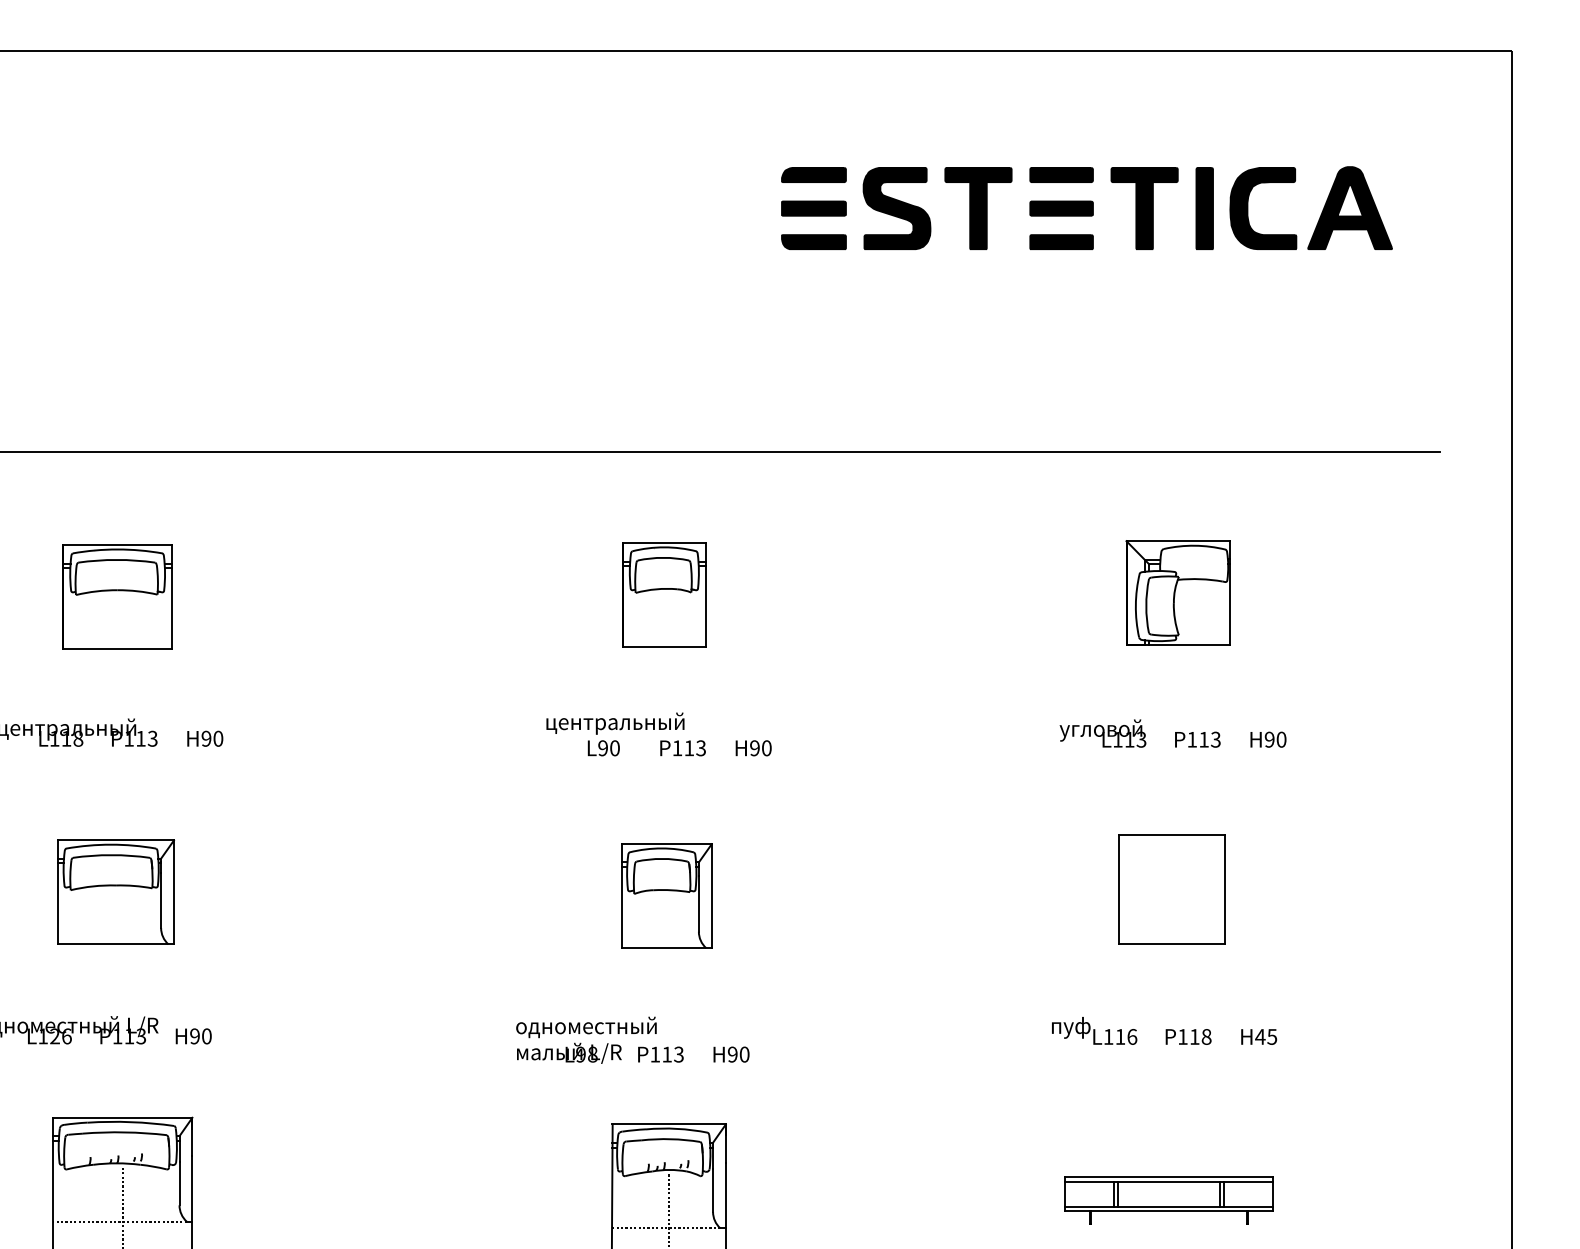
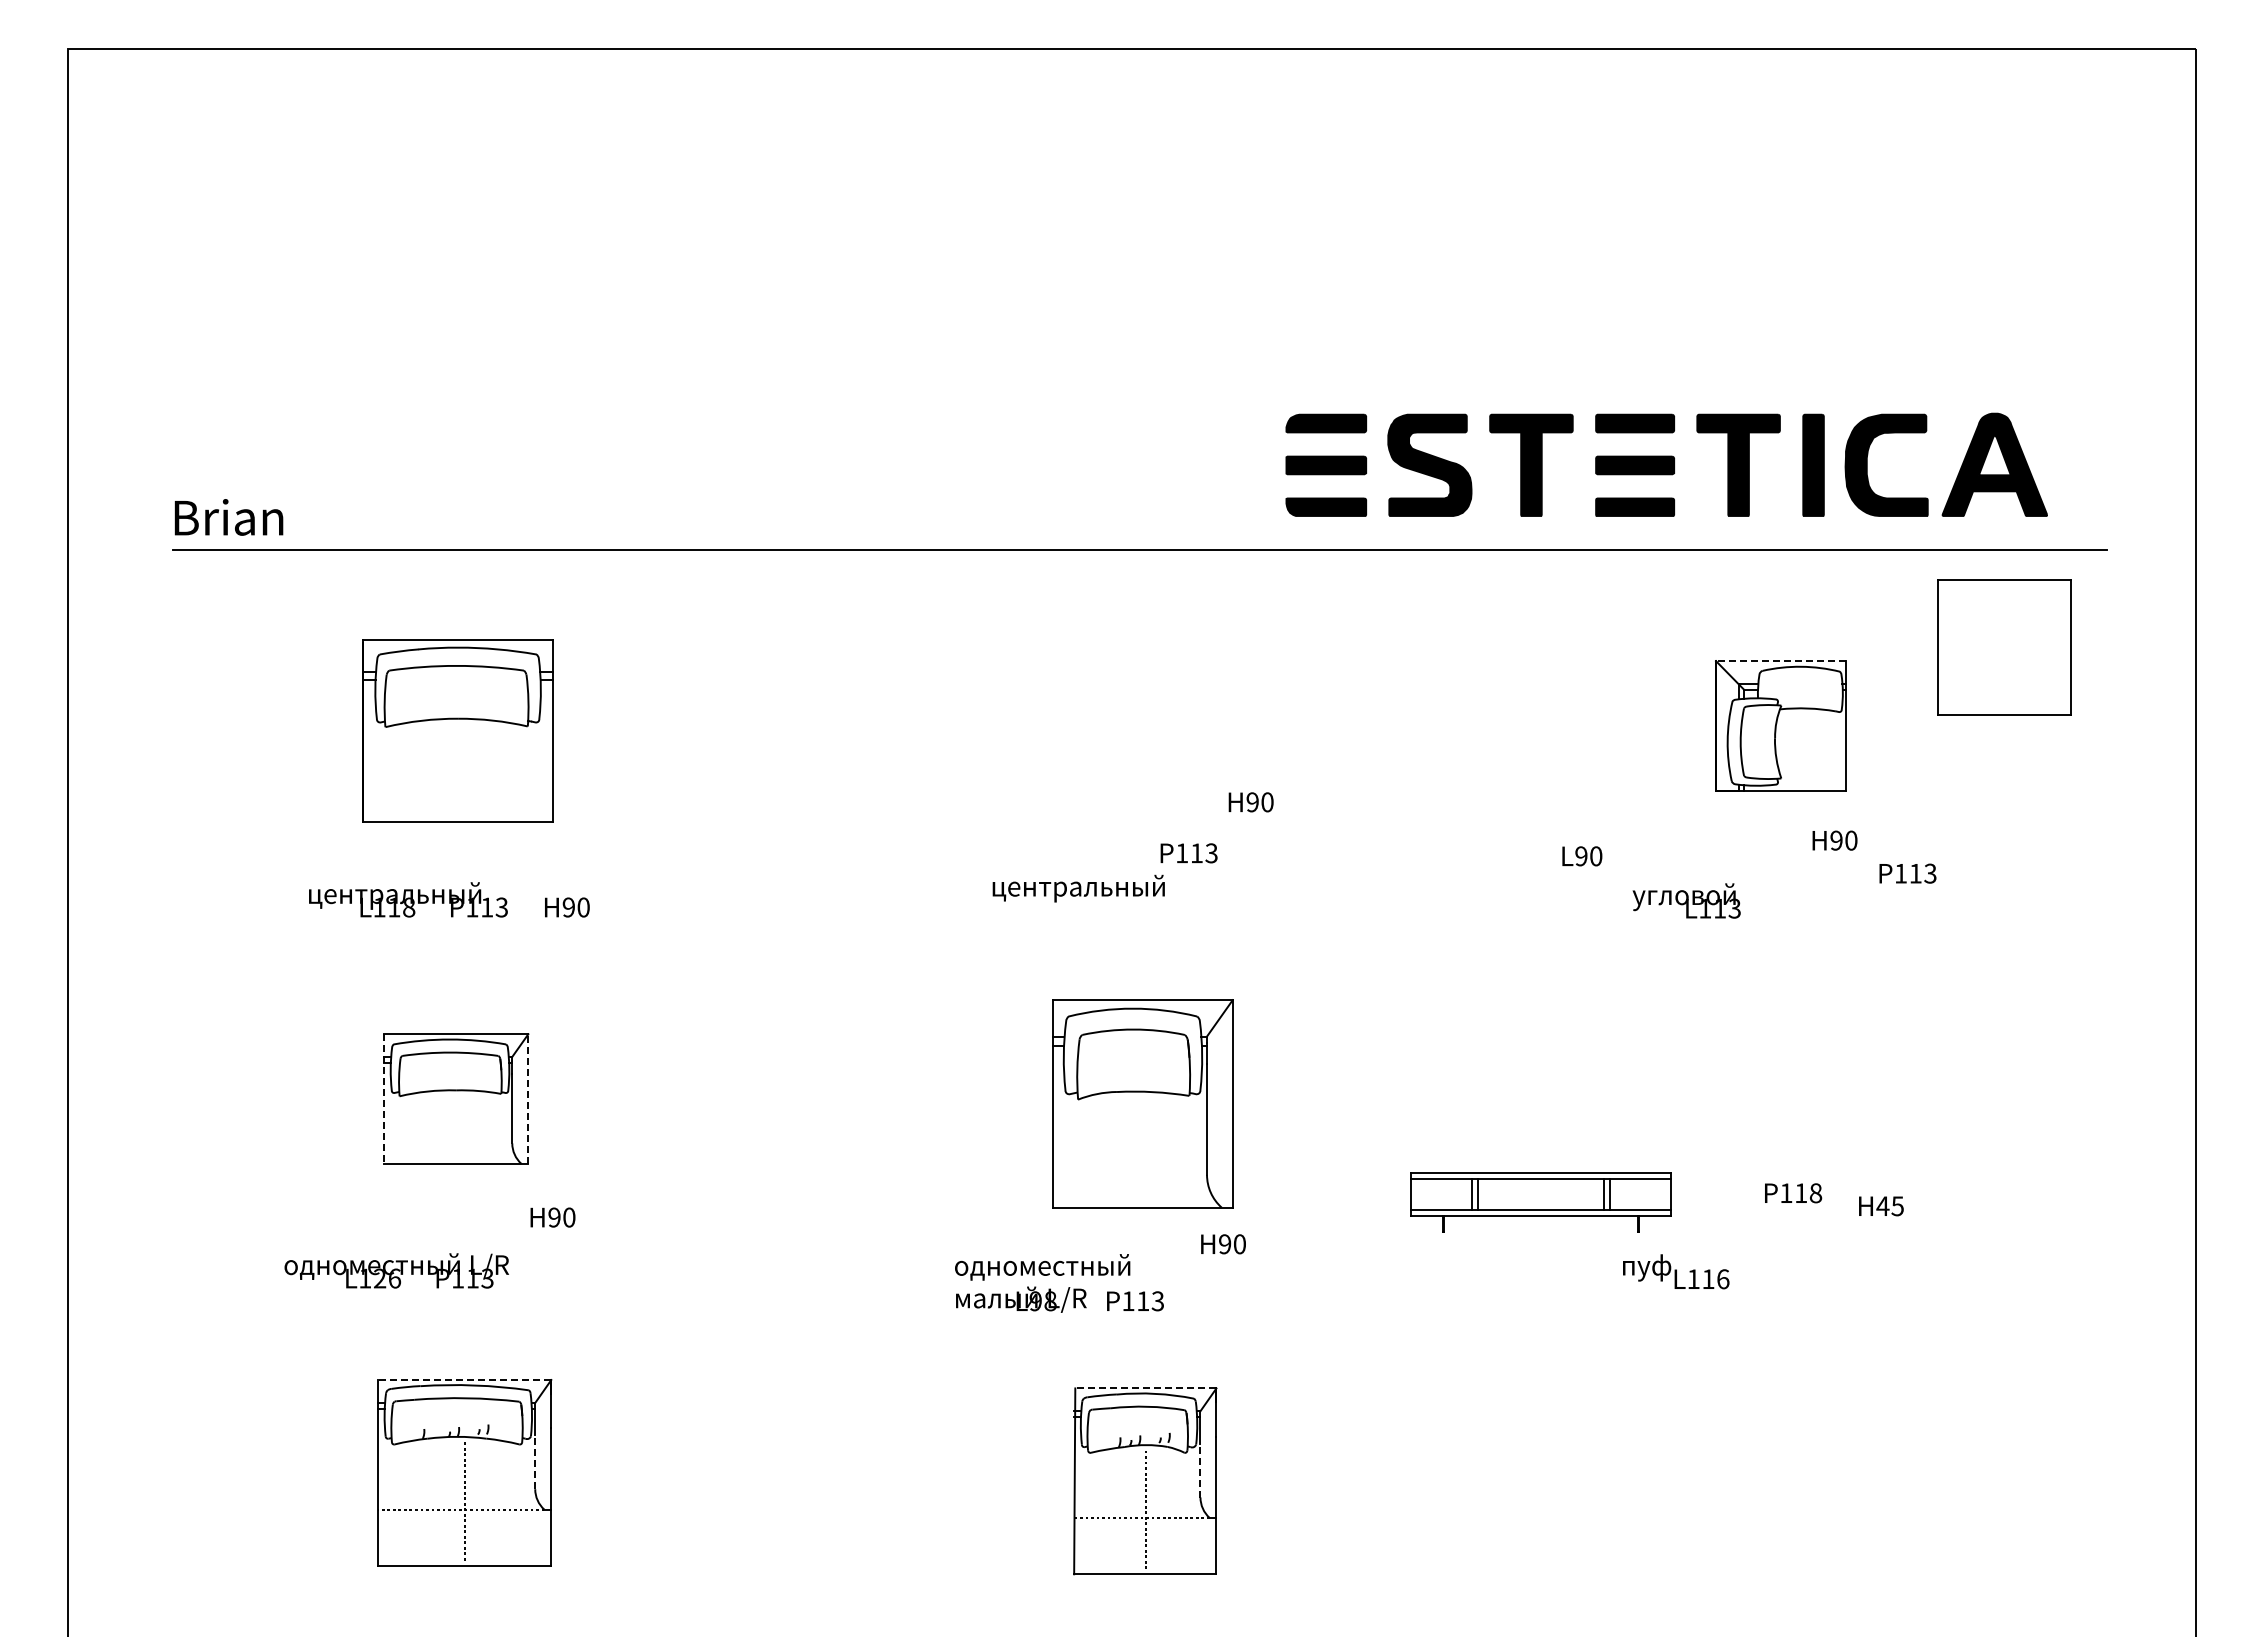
part: (1086, 207) -> (1666, 464), moved
line: (1178, 541) -> (1780, 661), solid -> dashed
part: (664, 594) -> (1139, 727), removed
part: (117, 596) -> (457, 730), size x1.4
text: (1197, 739) -> (1907, 873), moved
text: (1268, 739) -> (1834, 840), moved
text: (603, 748) -> (1582, 856), moved
text: (682, 748) -> (1188, 853), moved
text: (753, 748) -> (1250, 802), moved
part: (1171, 889) -> (2004, 647), moved
line: (57, 892) -> (383, 1099), solid -> dashed
line: (174, 892) -> (528, 1099), solid -> dashed
part: (666, 895) -> (1142, 1103), size x1.6
text: (193, 1036) -> (552, 1217), moved
text: (1188, 1037) -> (1793, 1193), moved
text: (1259, 1037) -> (1881, 1206), moved
text: (731, 1054) -> (1223, 1244), moved
line: (122, 1118) -> (464, 1380), solid -> dashed
line: (668, 1124) -> (1144, 1388), solid -> dashed
line: (179, 1183) -> (535, 1462), solid -> dashed
line: (713, 1190) -> (1200, 1470), solid -> dashed
part: (1168, 1200) -> (1540, 1202), moved

